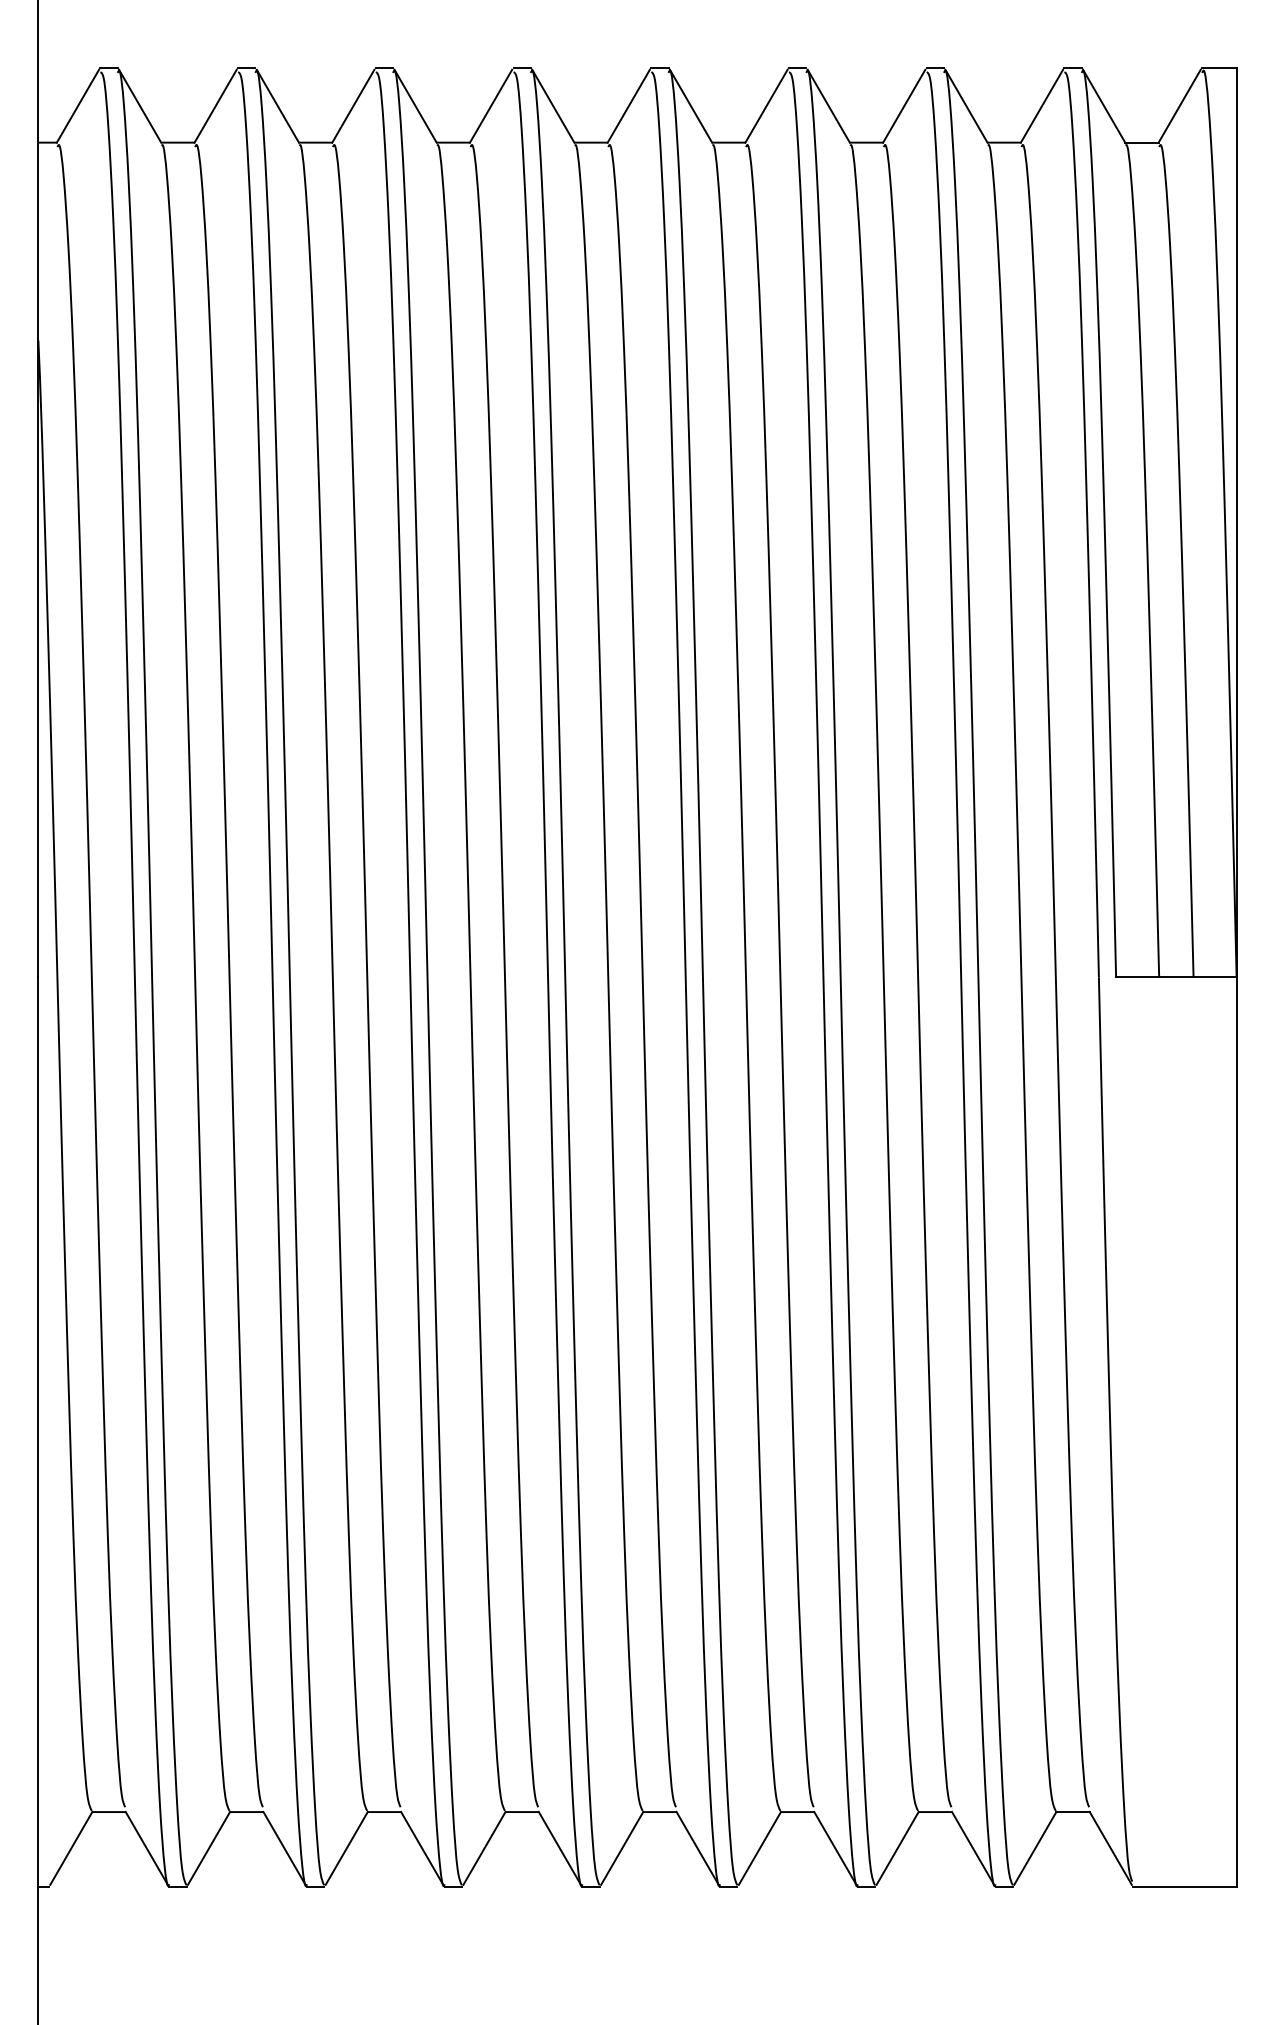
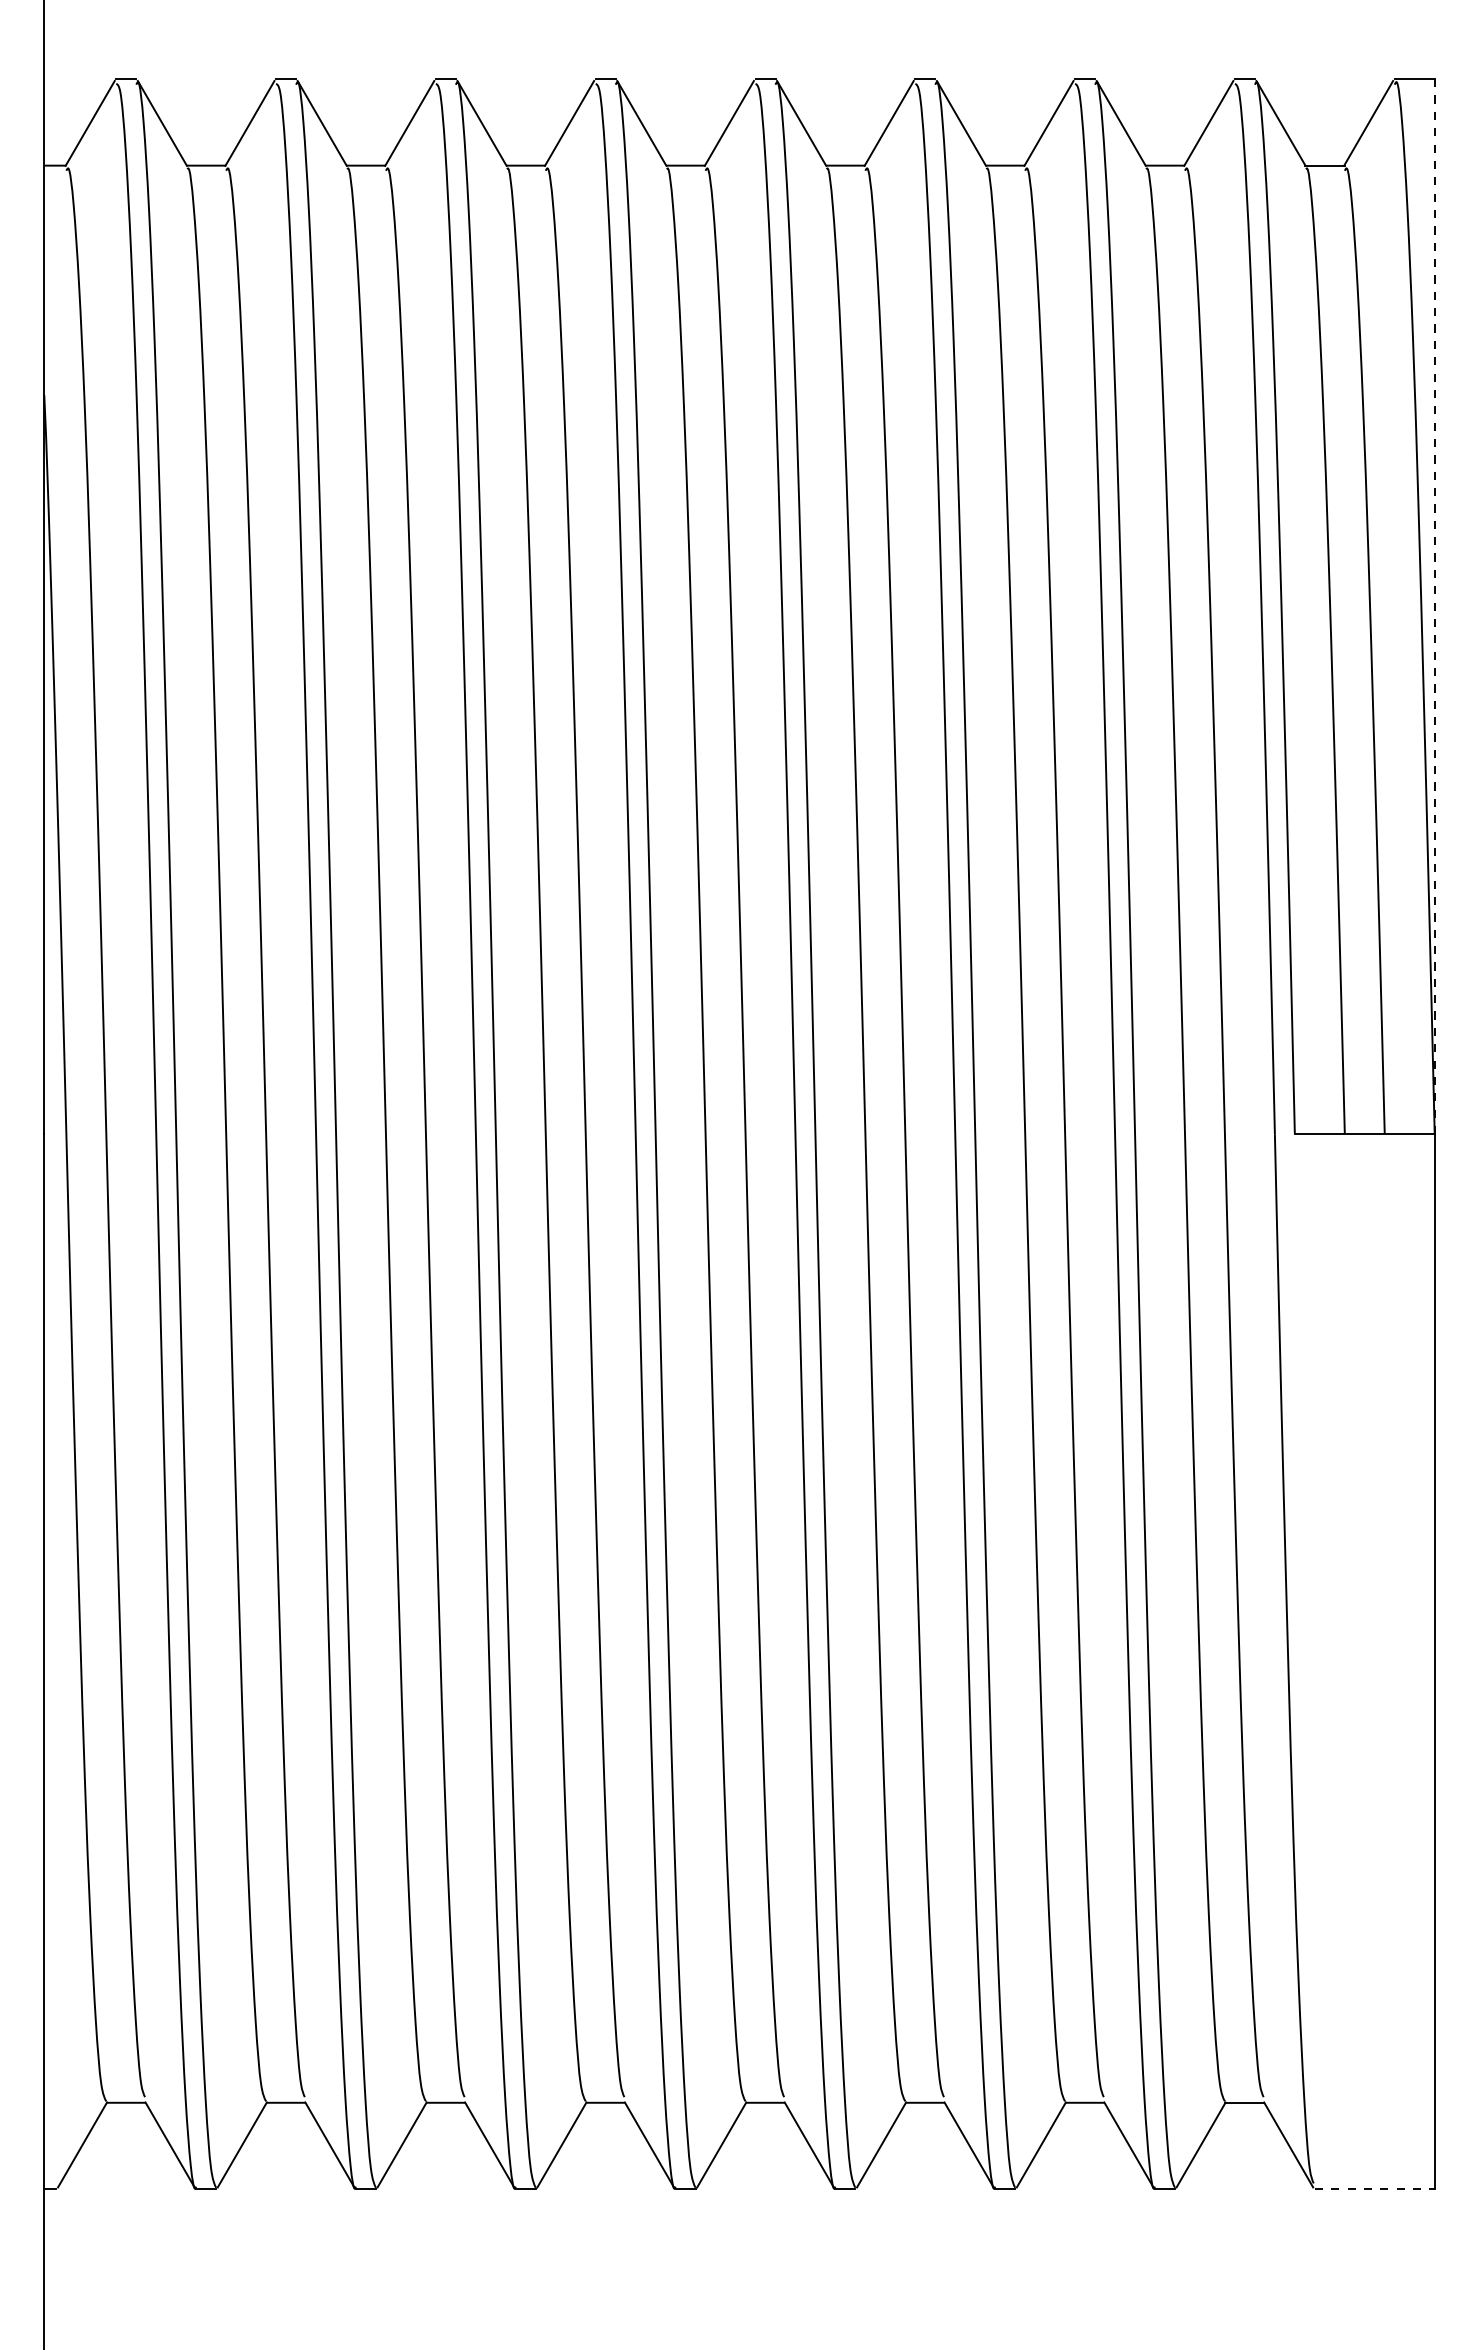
line: (1236, 522) -> (1434, 606), solid -> dashed
line: (1184, 1886) -> (1374, 2189), solid -> dashed

